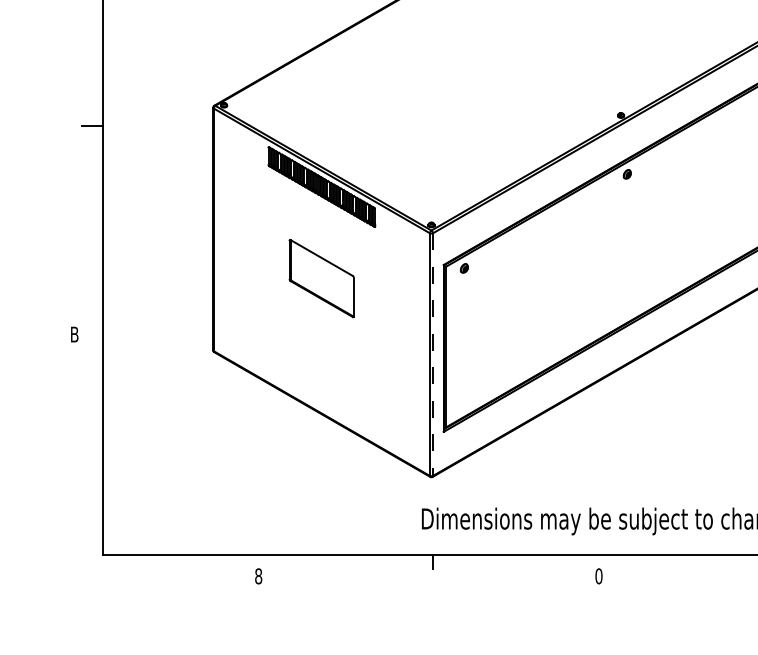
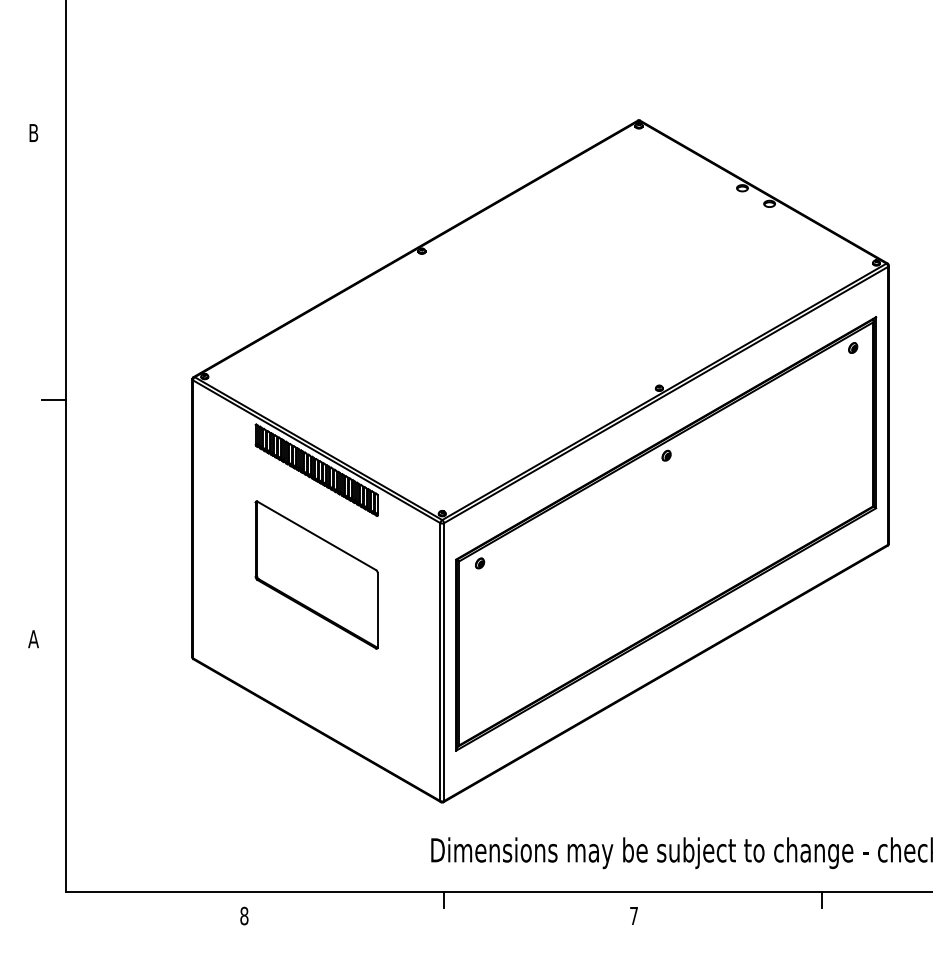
part: (321, 278) -> (316, 574), size x1.67
text: (74, 334) -> (33, 639), B -> A
line: (433, 354) -> (444, 662), dashed -> solid
text: (599, 575) -> (634, 915), 0 -> 7

